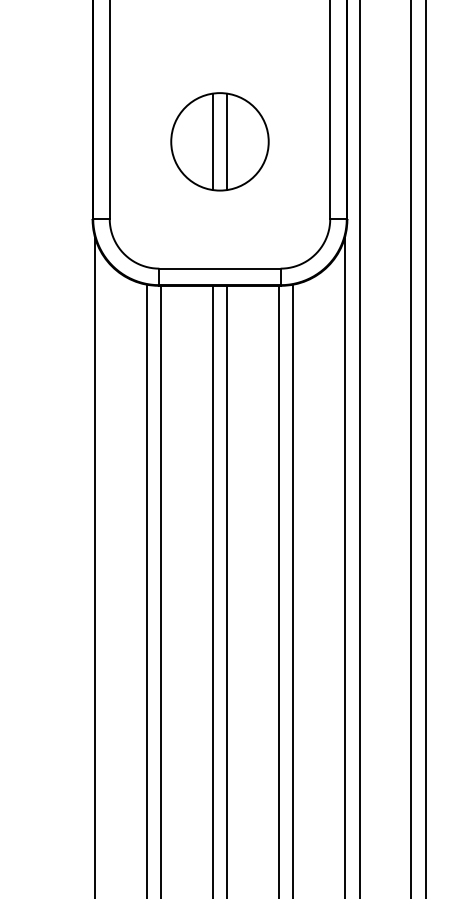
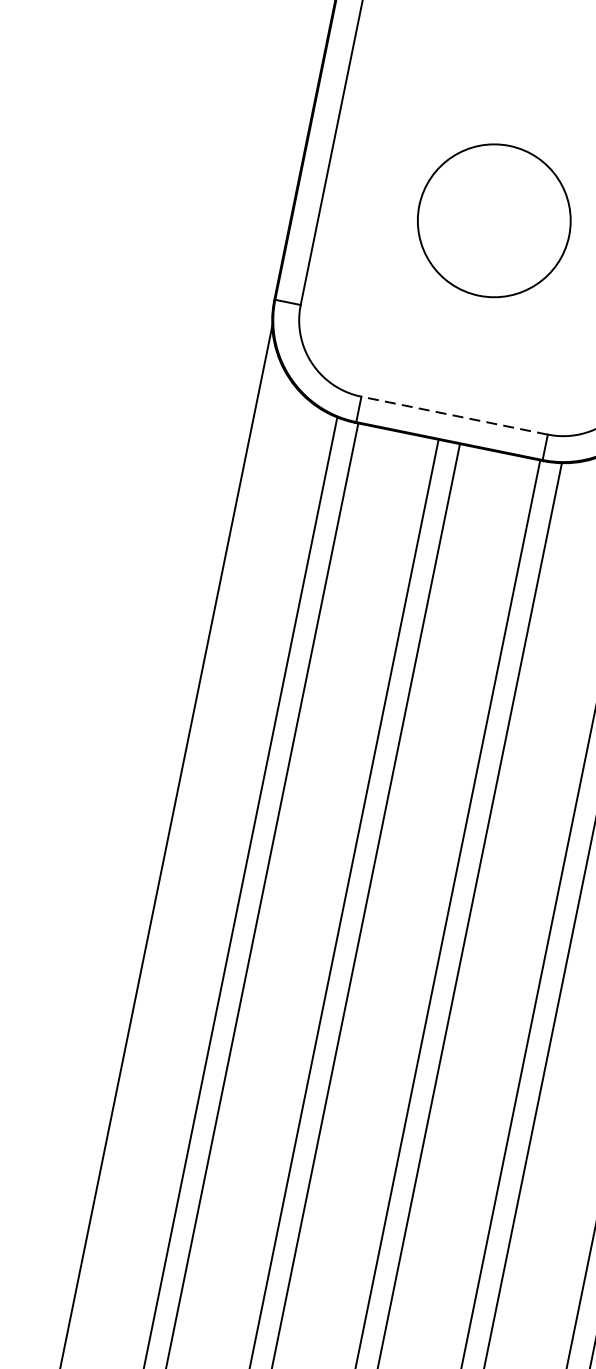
line: (213, 141) -> (484, 218), removed
line: (226, 141) -> (504, 222), removed
line: (219, 268) -> (453, 415), solid -> dashed

